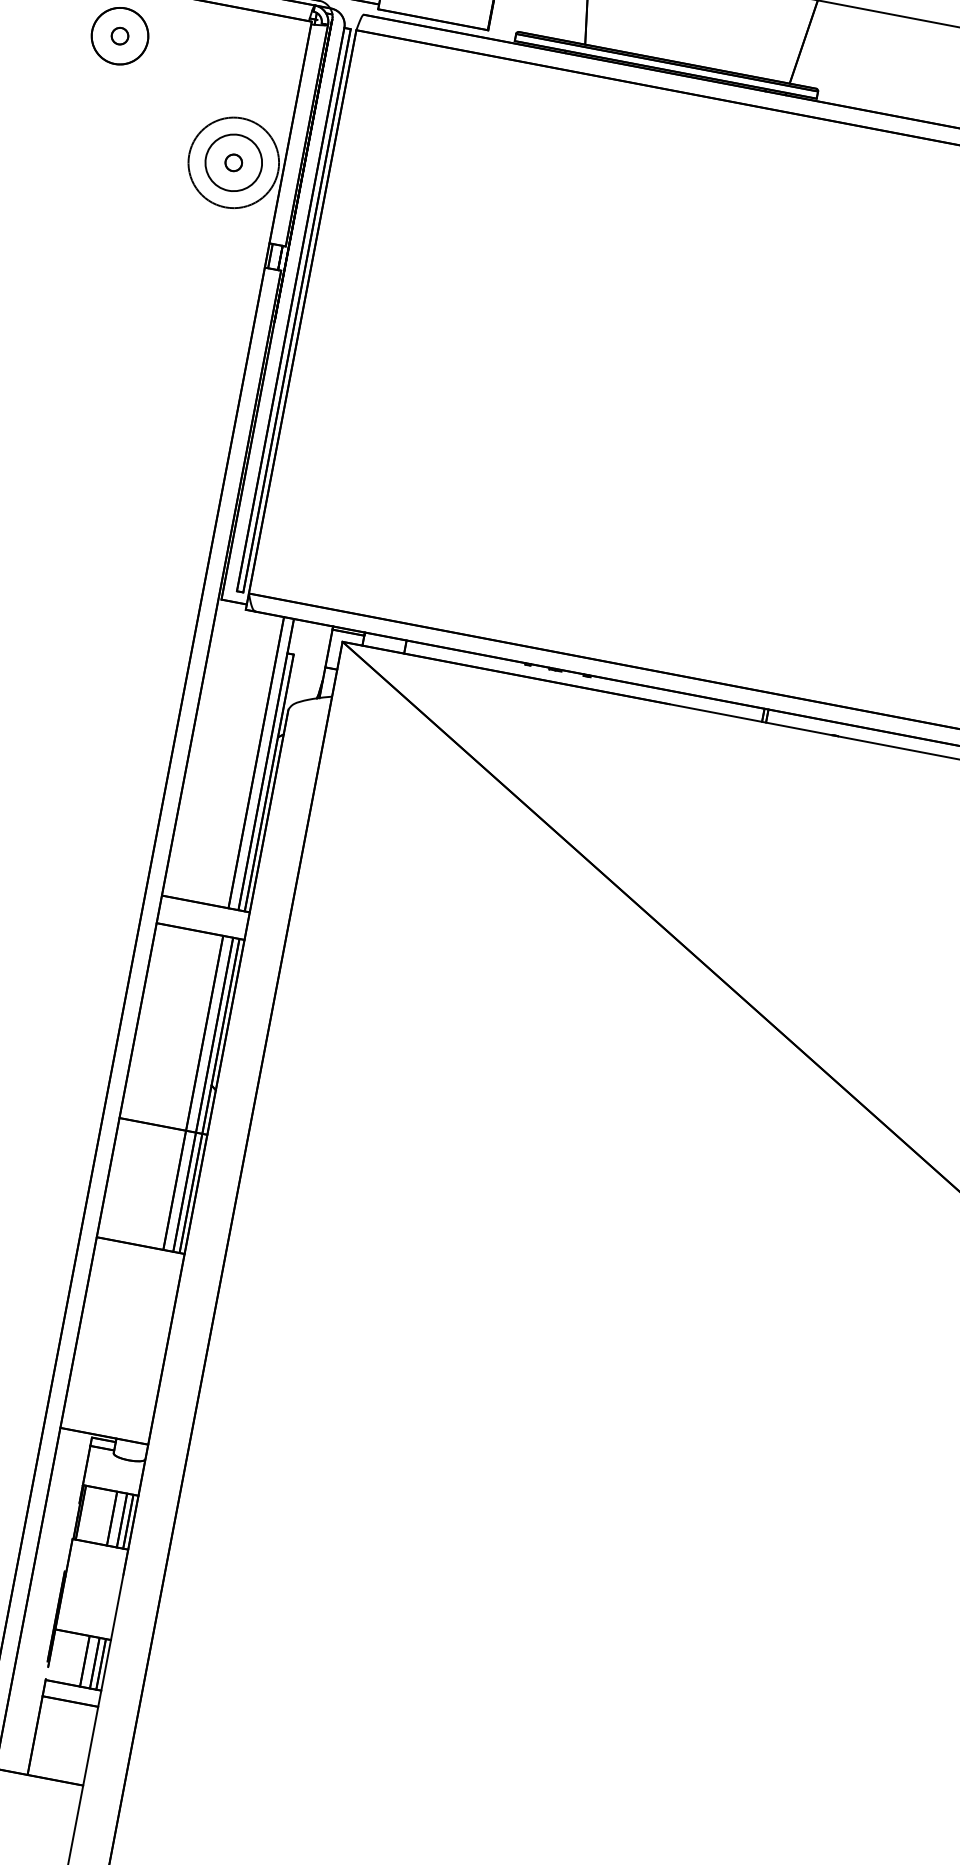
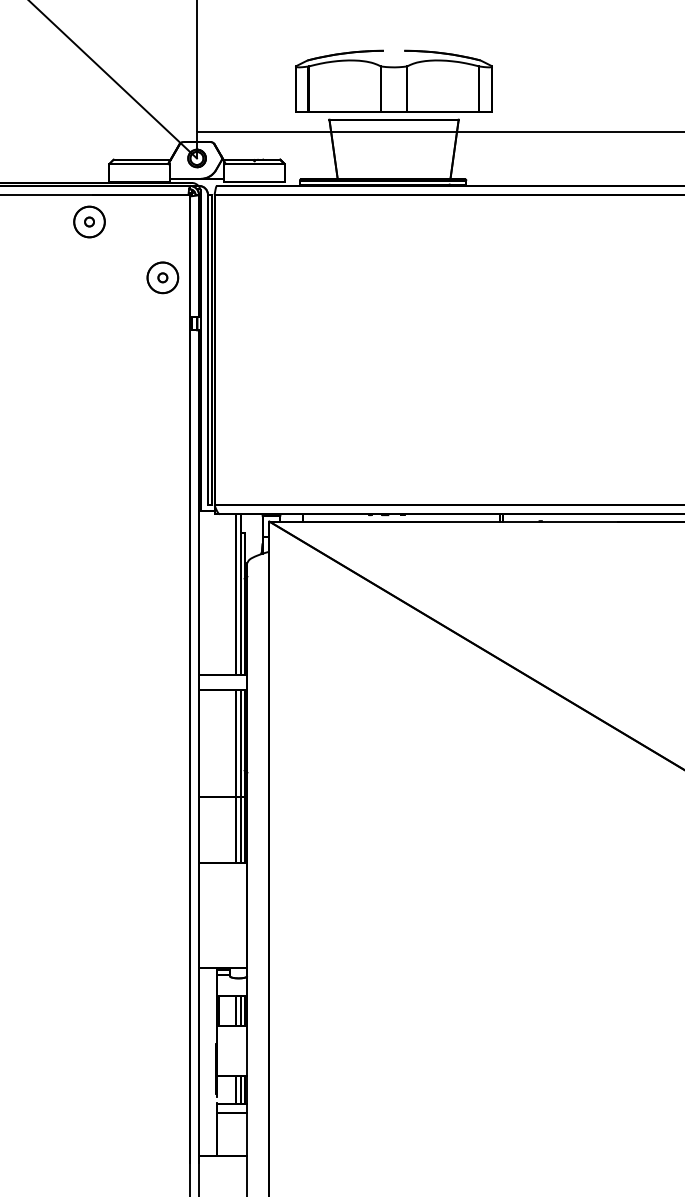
circle: (233, 162) -> (162, 277), size x0.62

